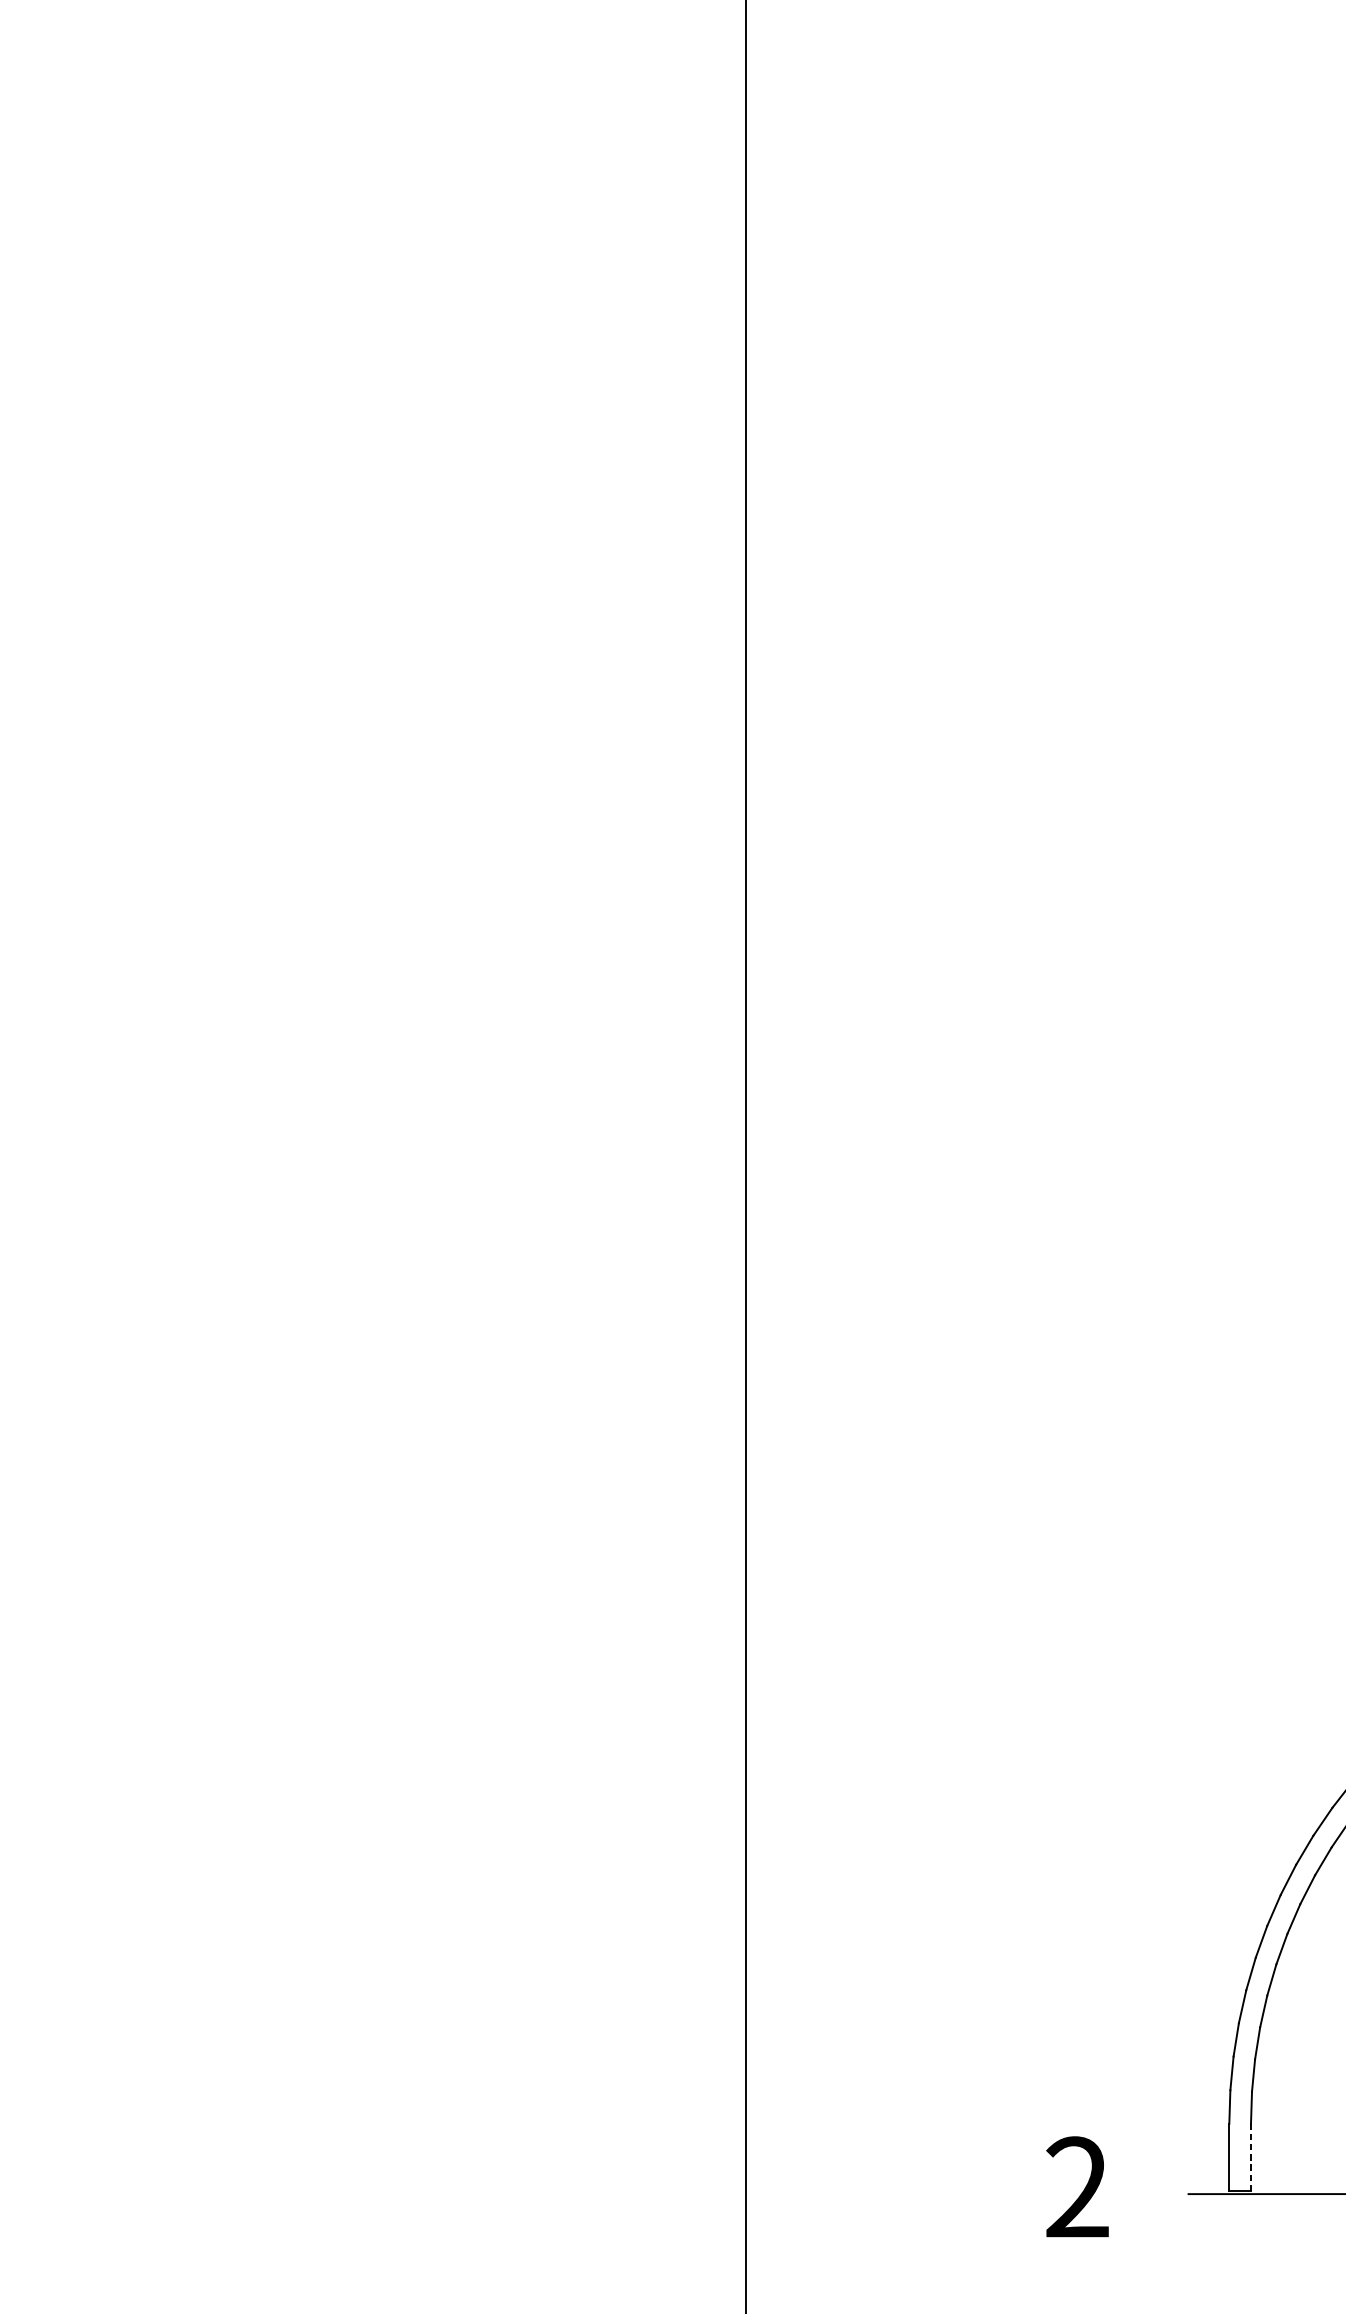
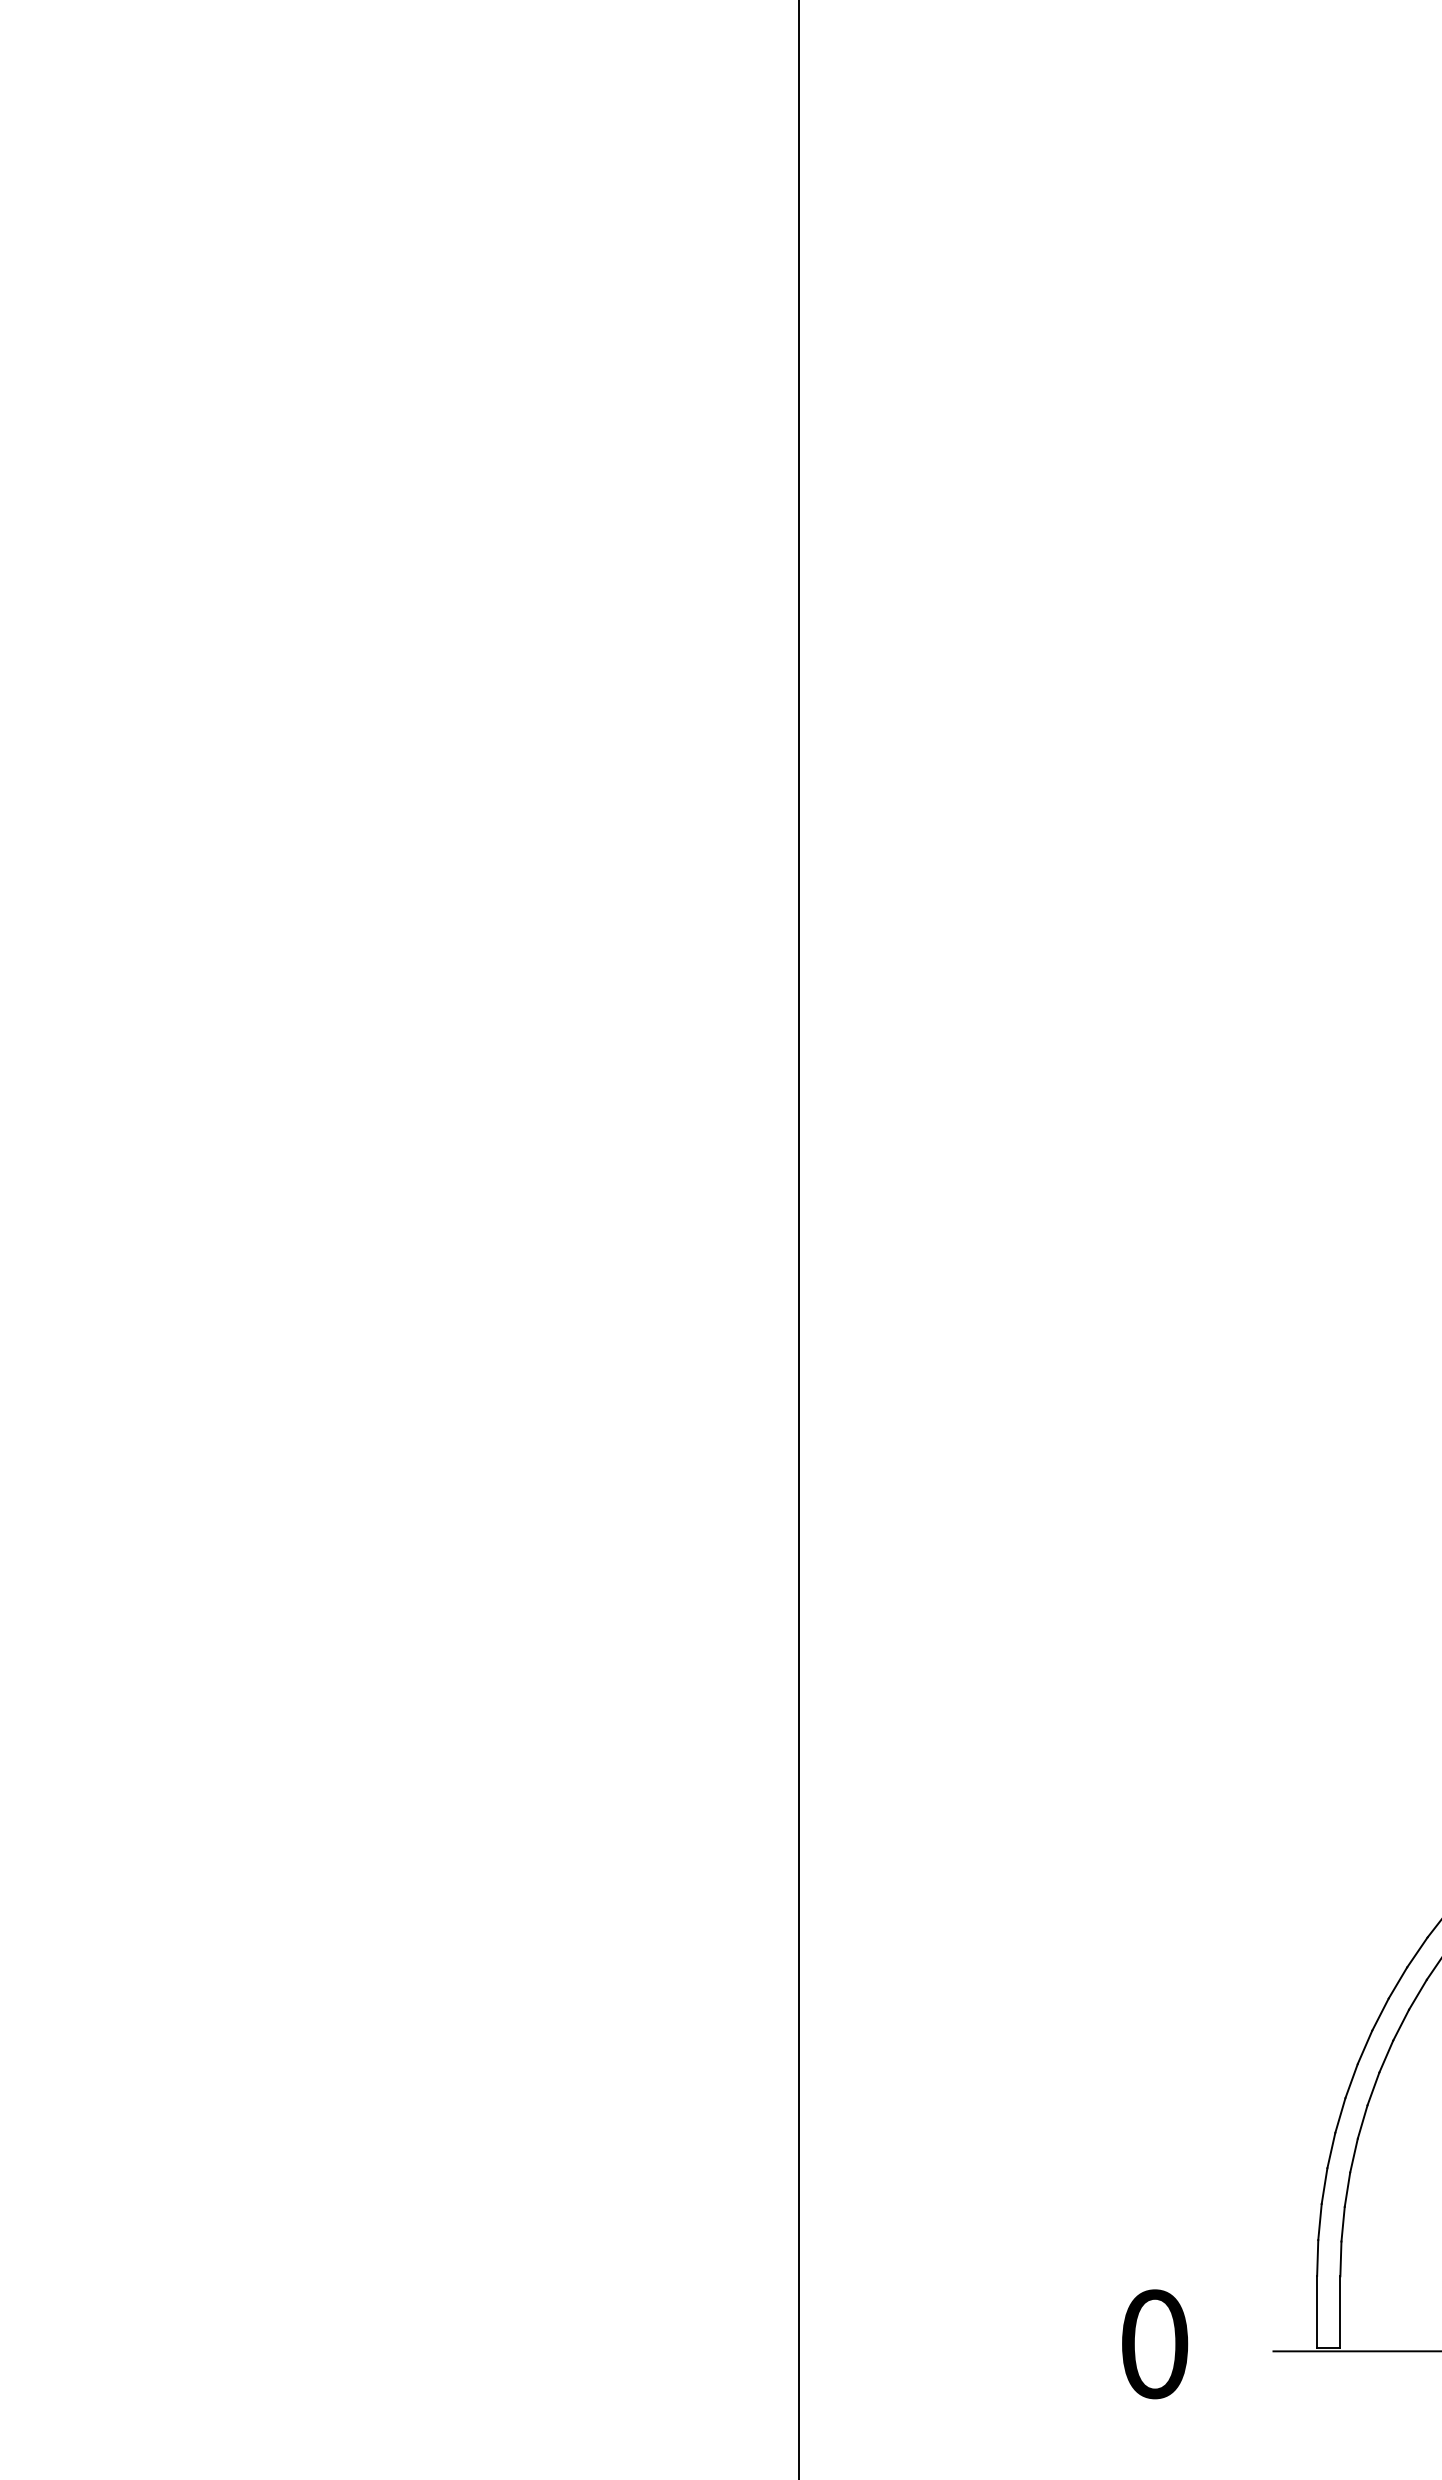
line: (1251, 2156) -> (1340, 2311), dashed -> solid
text: (1077, 2187) -> (1154, 2344), 2 -> 0

